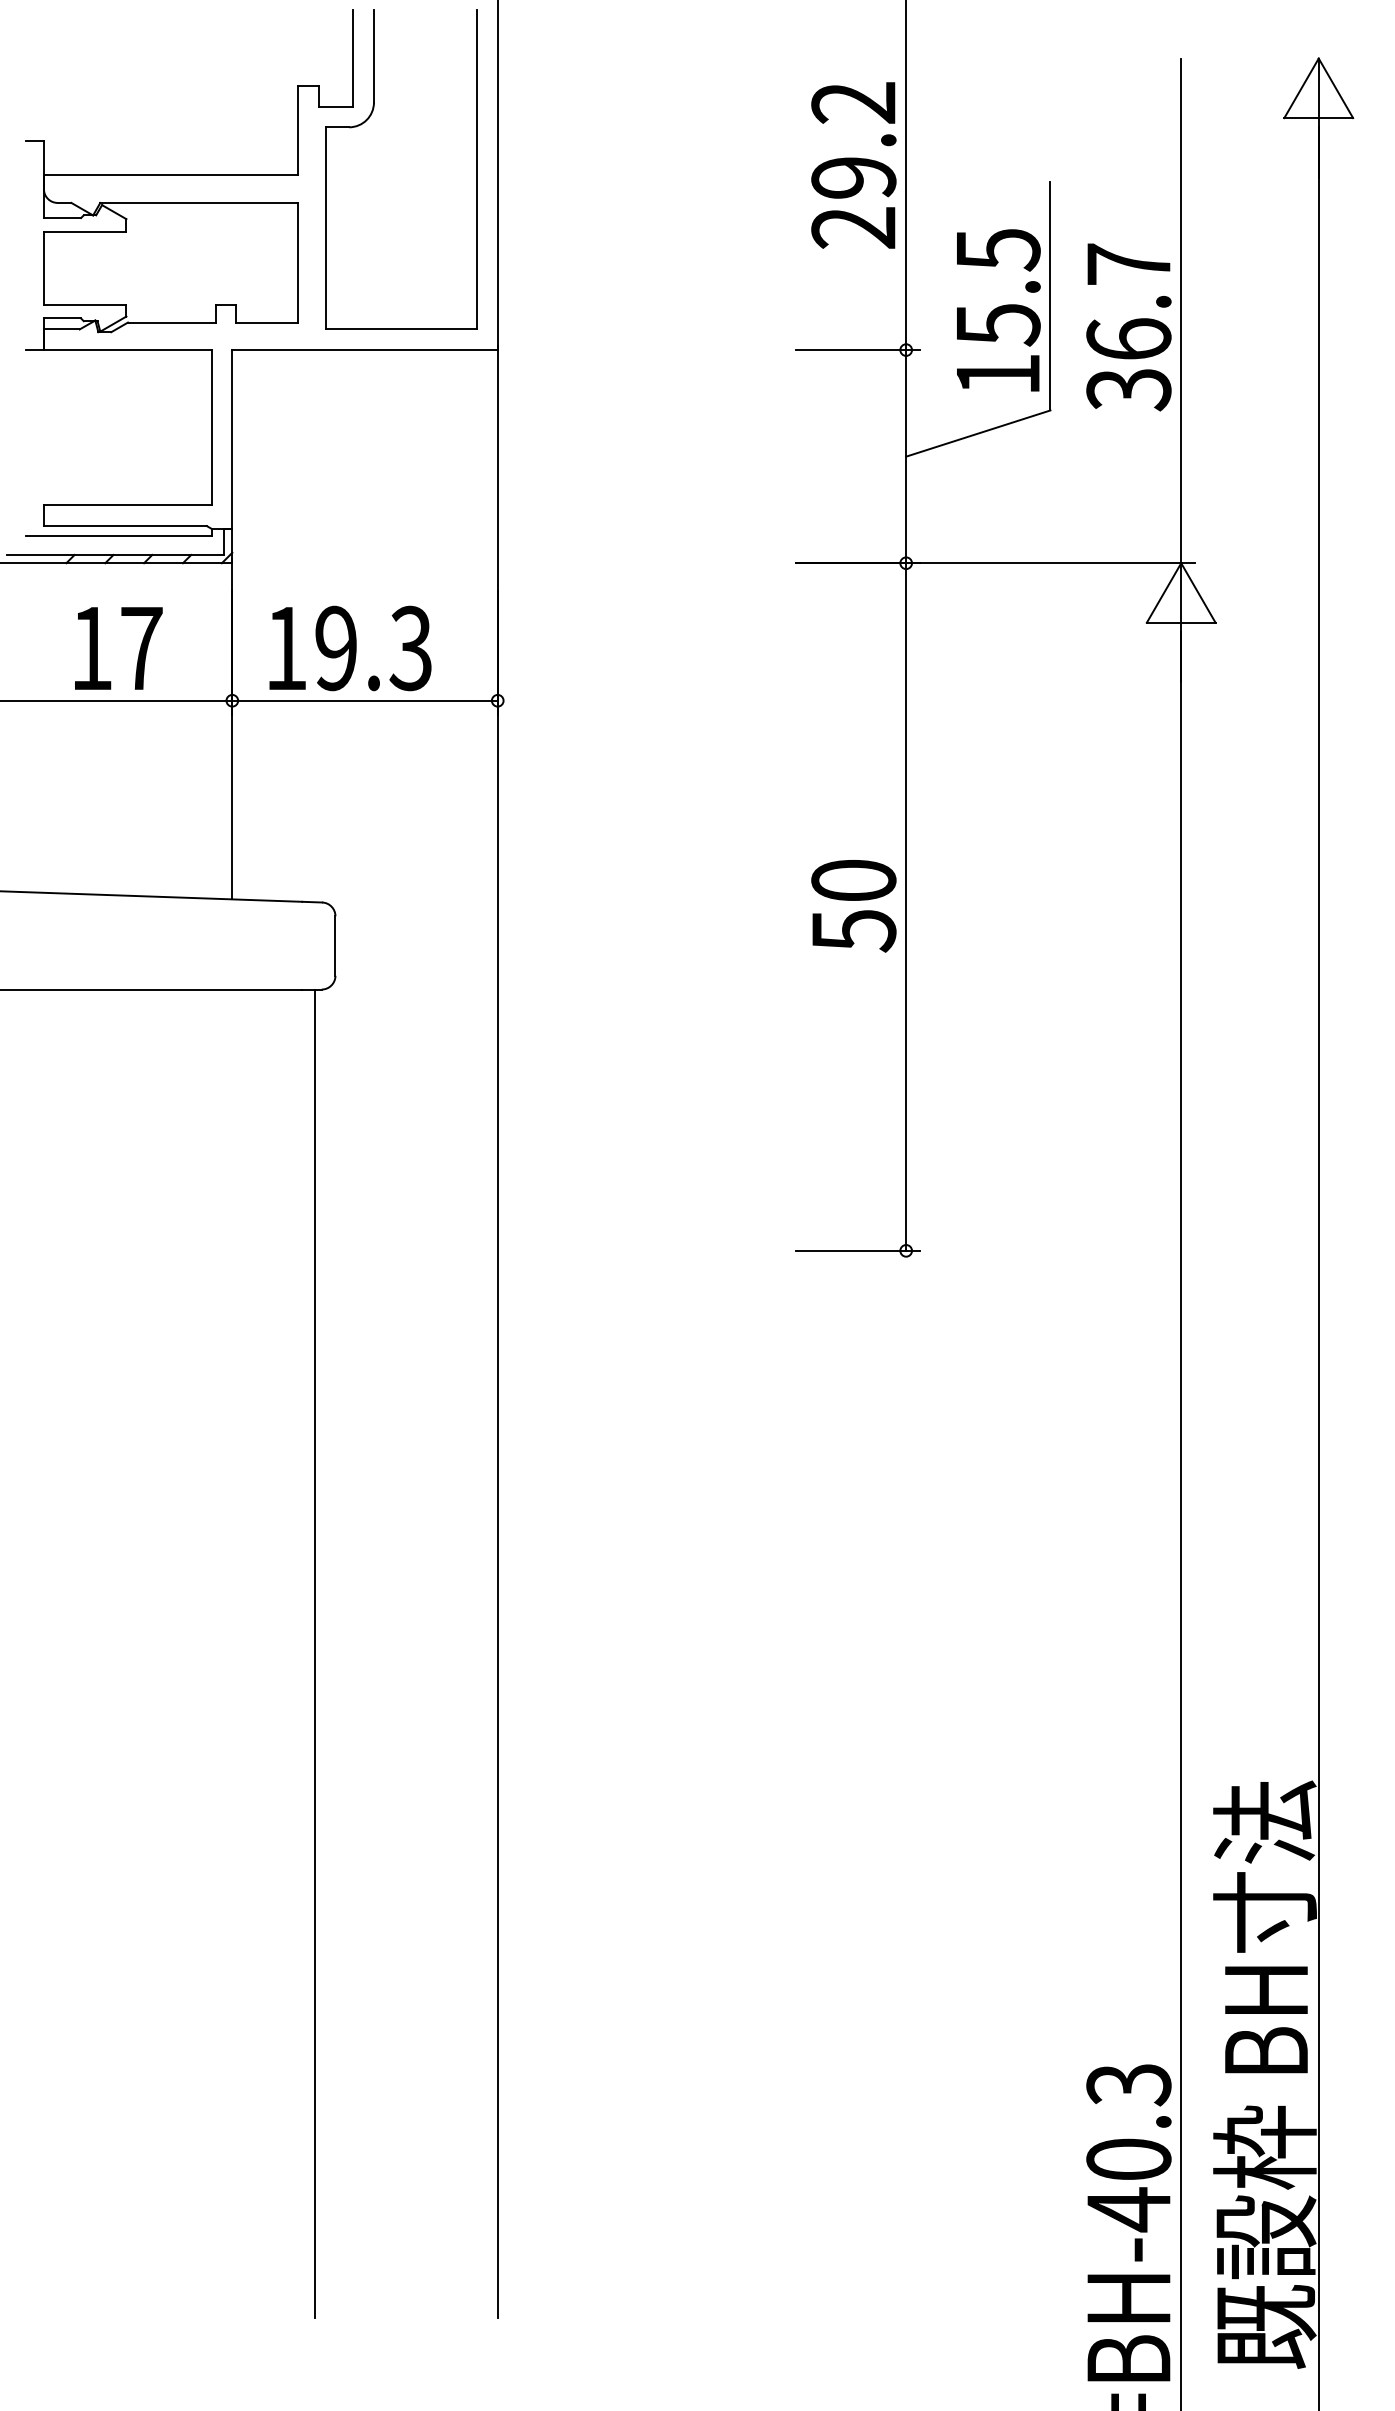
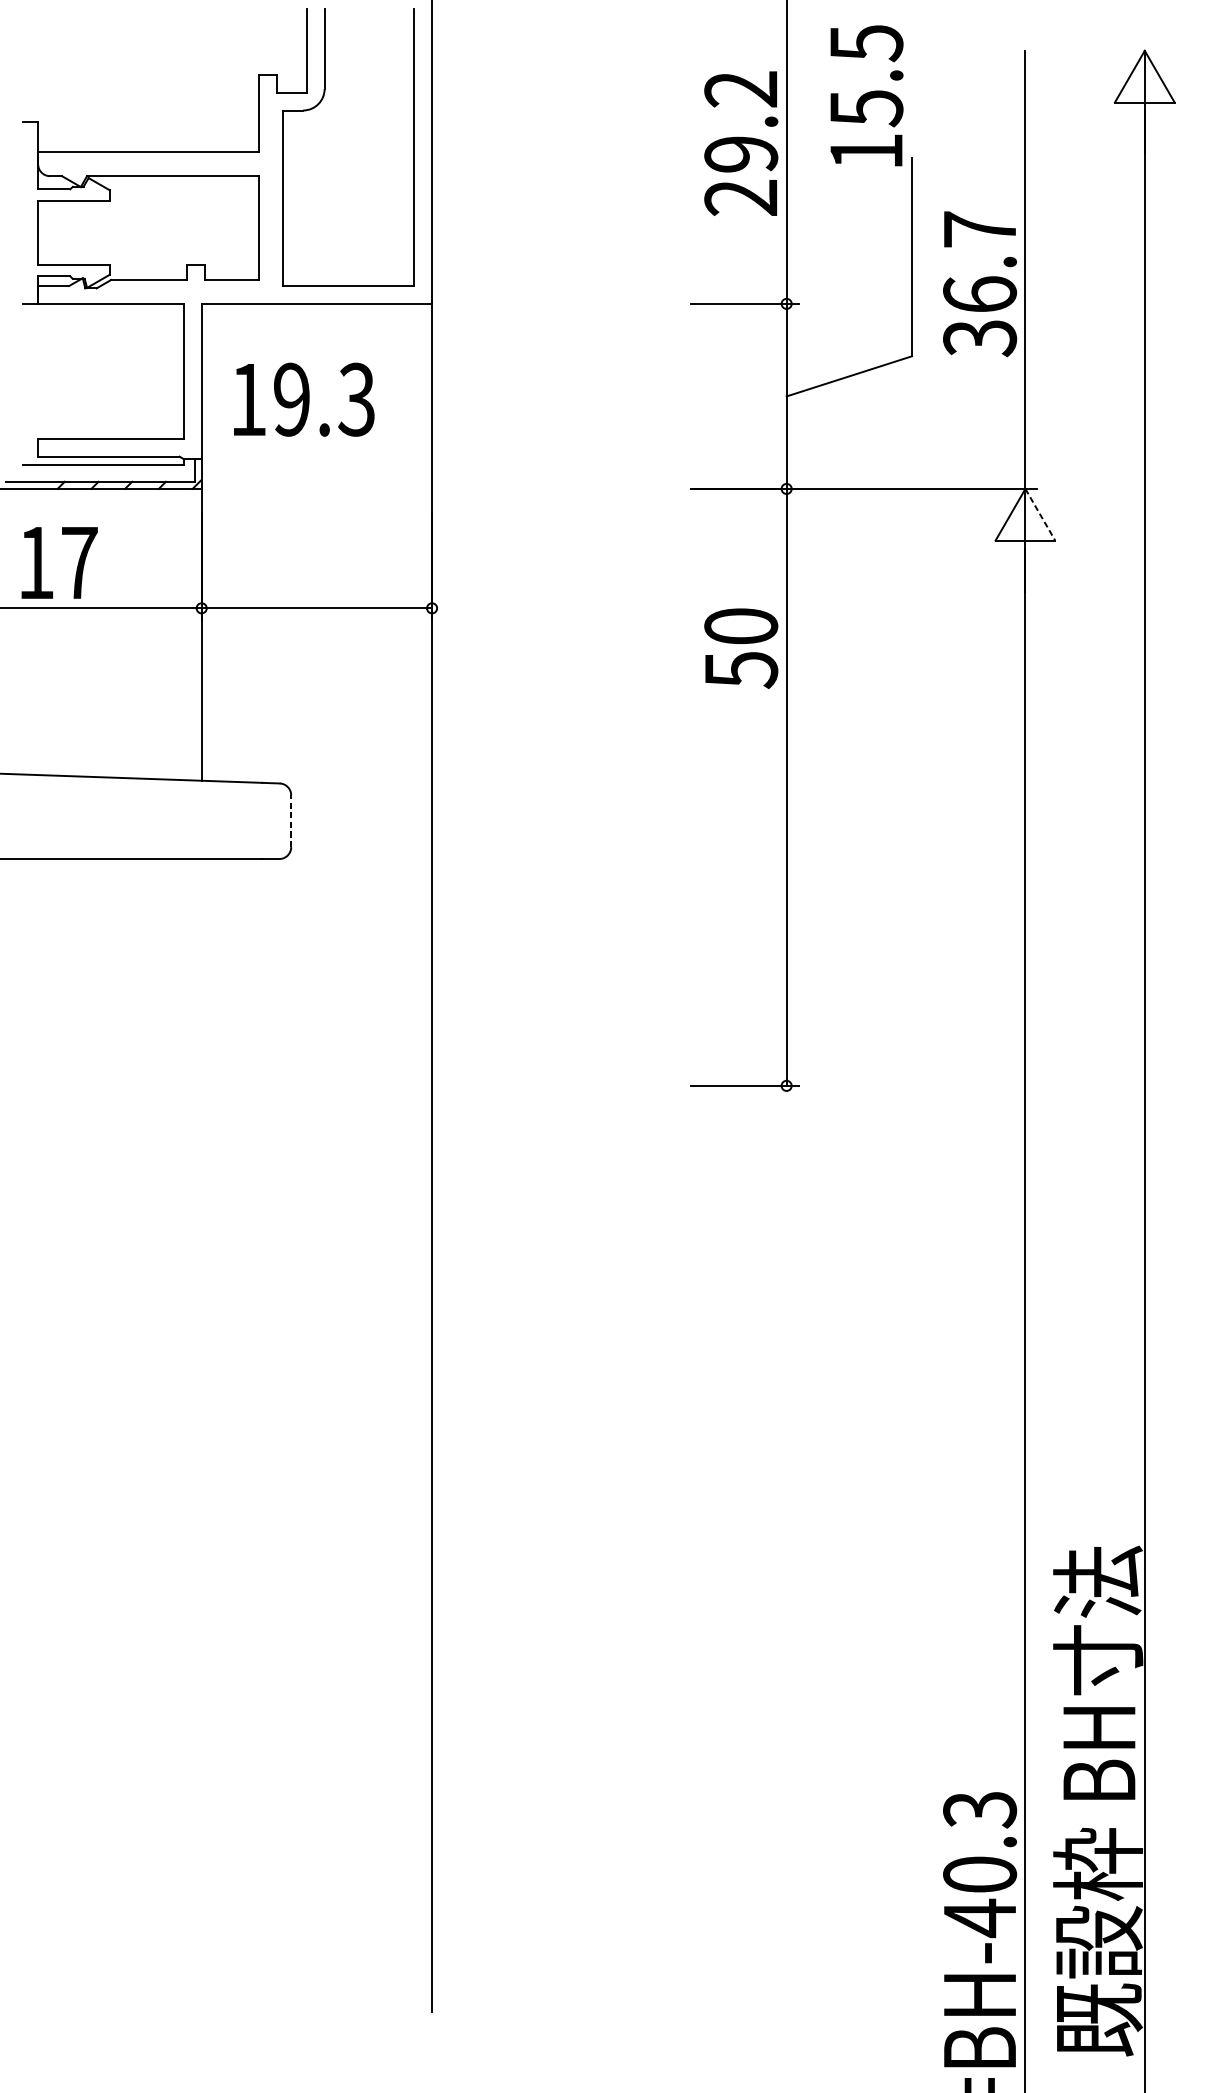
text: (998, 310) -> (866, 95), moved
line: (1198, 593) -> (1040, 515), solid -> dashed
text: (118, 648) -> (59, 562), moved
text: (350, 648) -> (304, 399), moved
text: (853, 906) -> (740, 648), moved
line: (335, 946) -> (291, 821), solid -> dashed
line: (314, 1653) -> (273, 1435), removed

